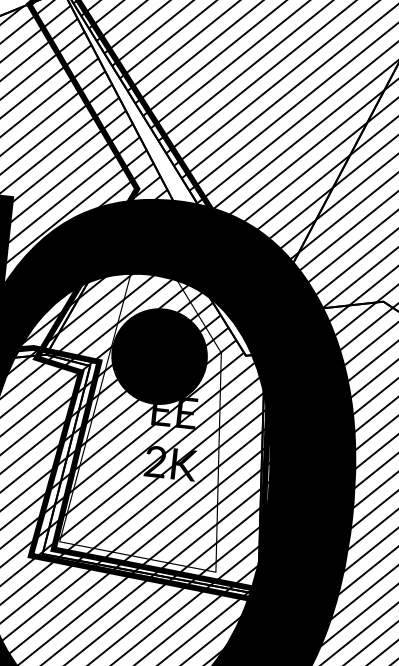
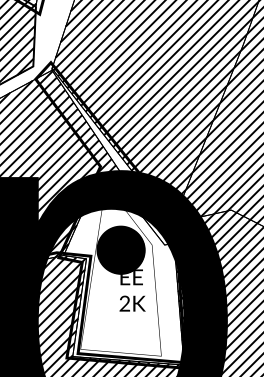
hatch: (162, 412) -> (125, 278), removed

